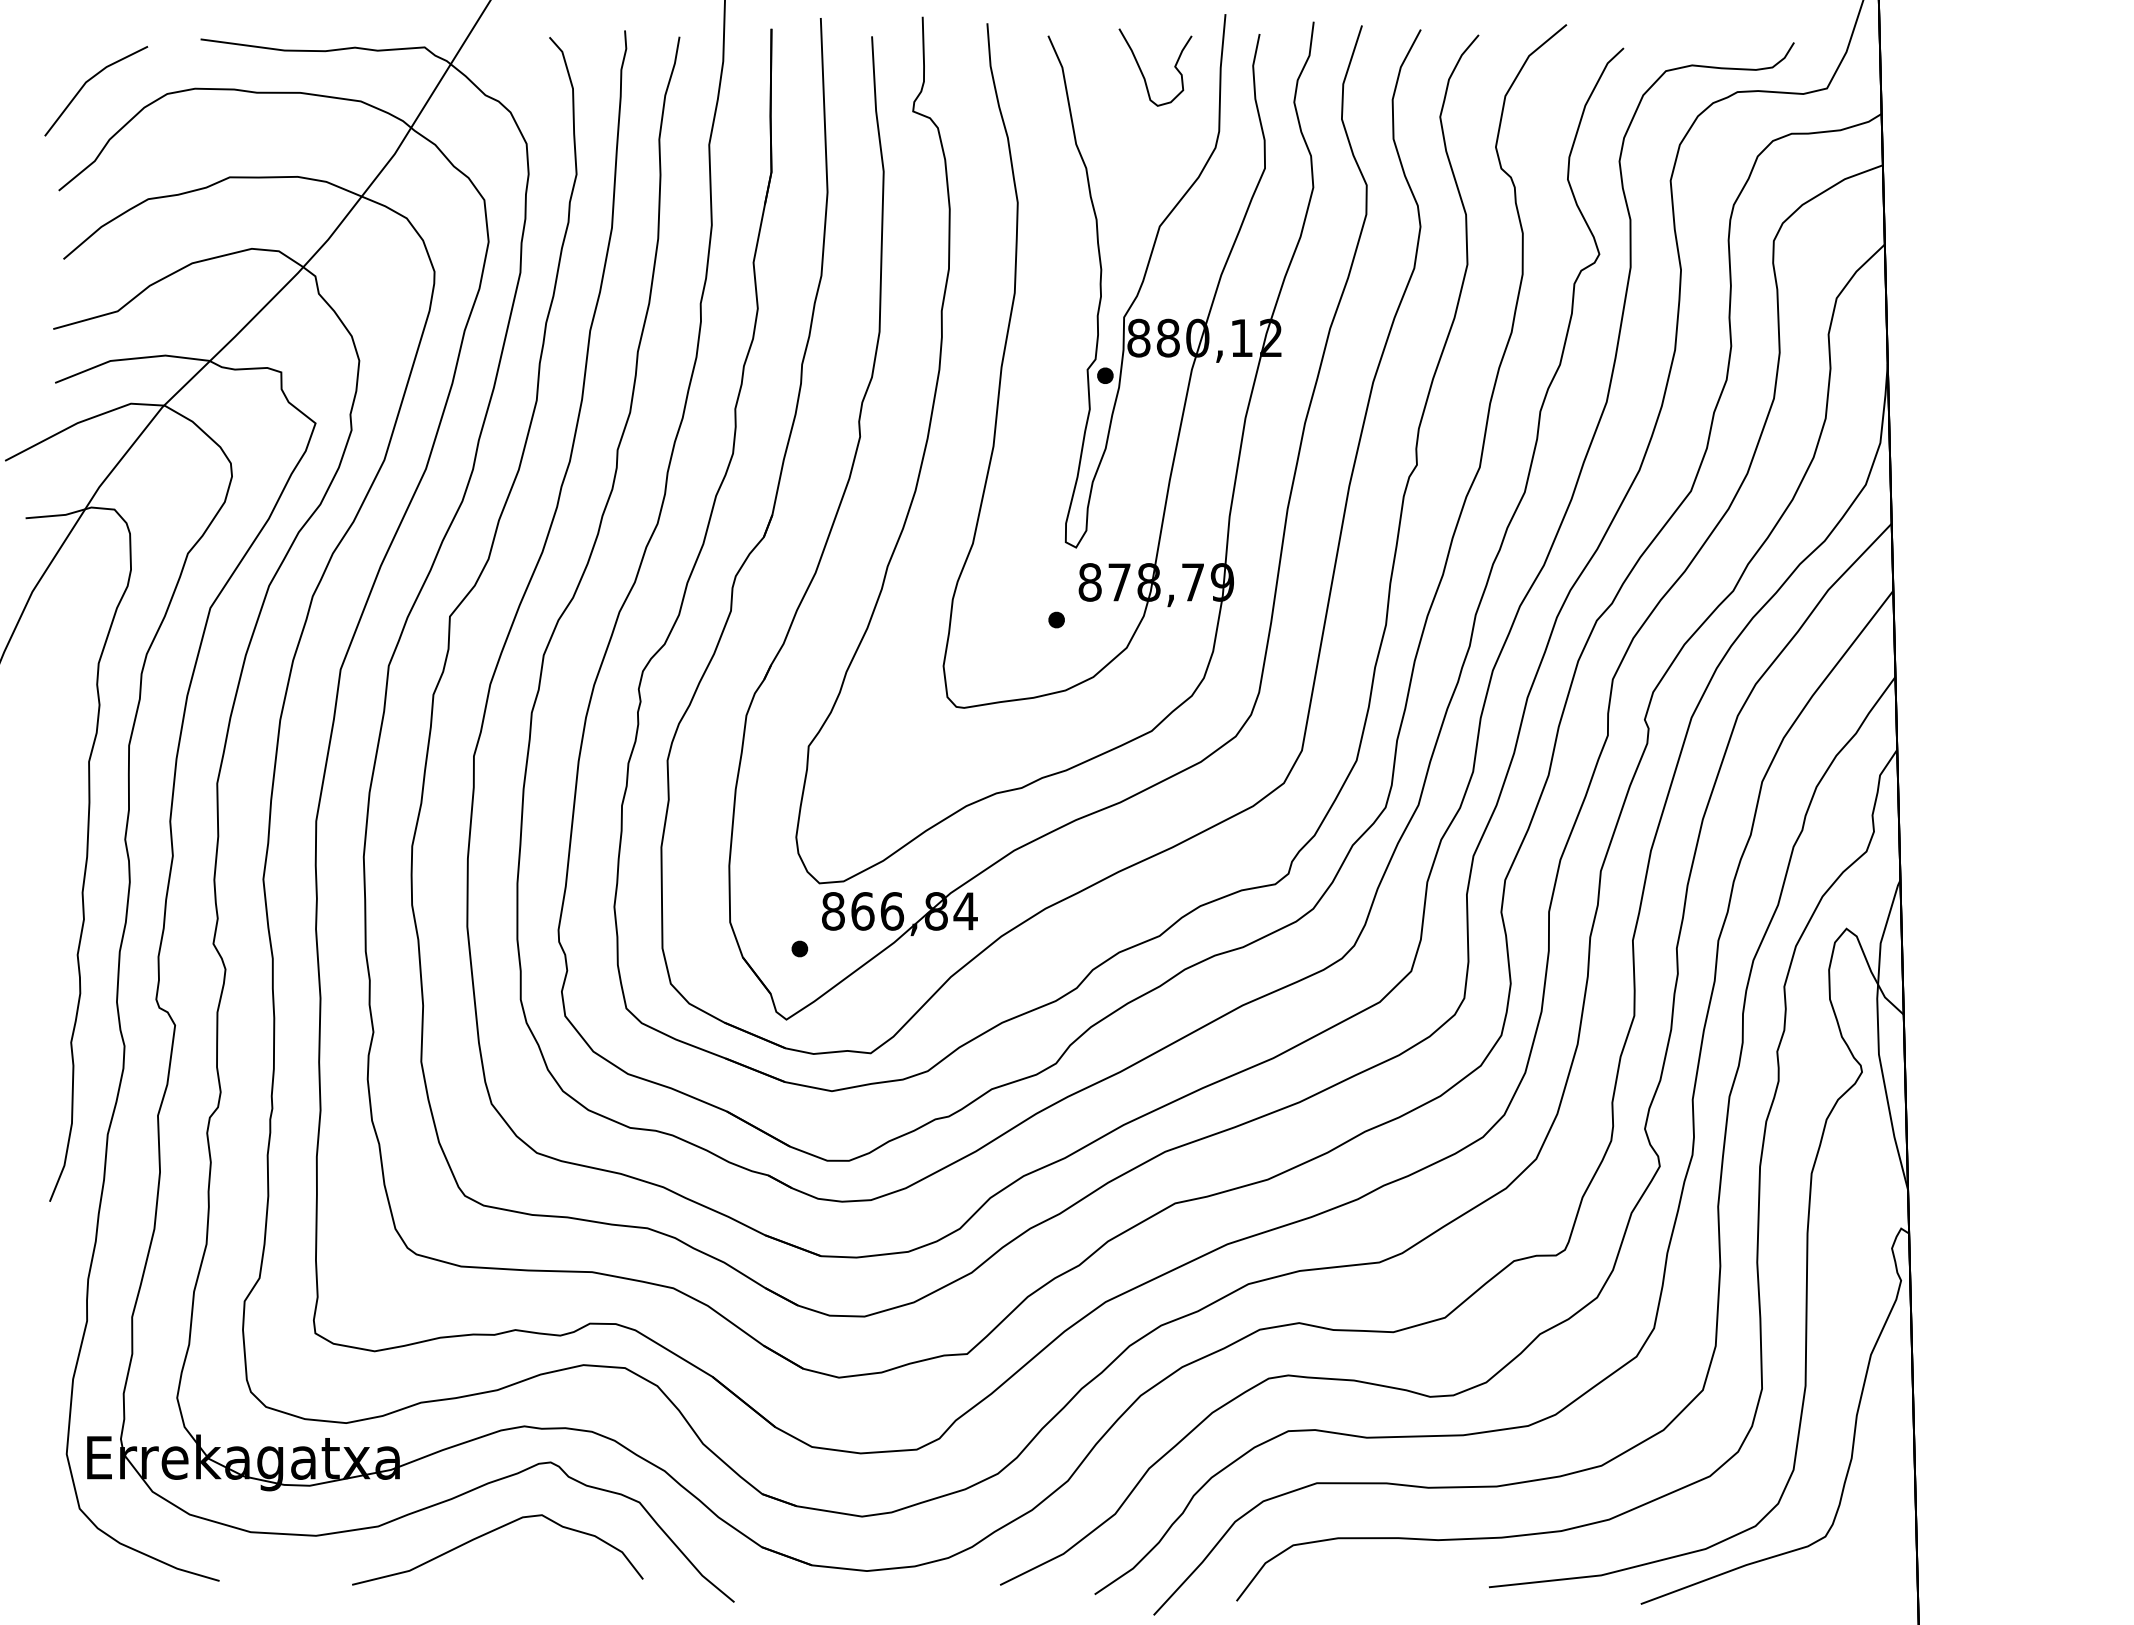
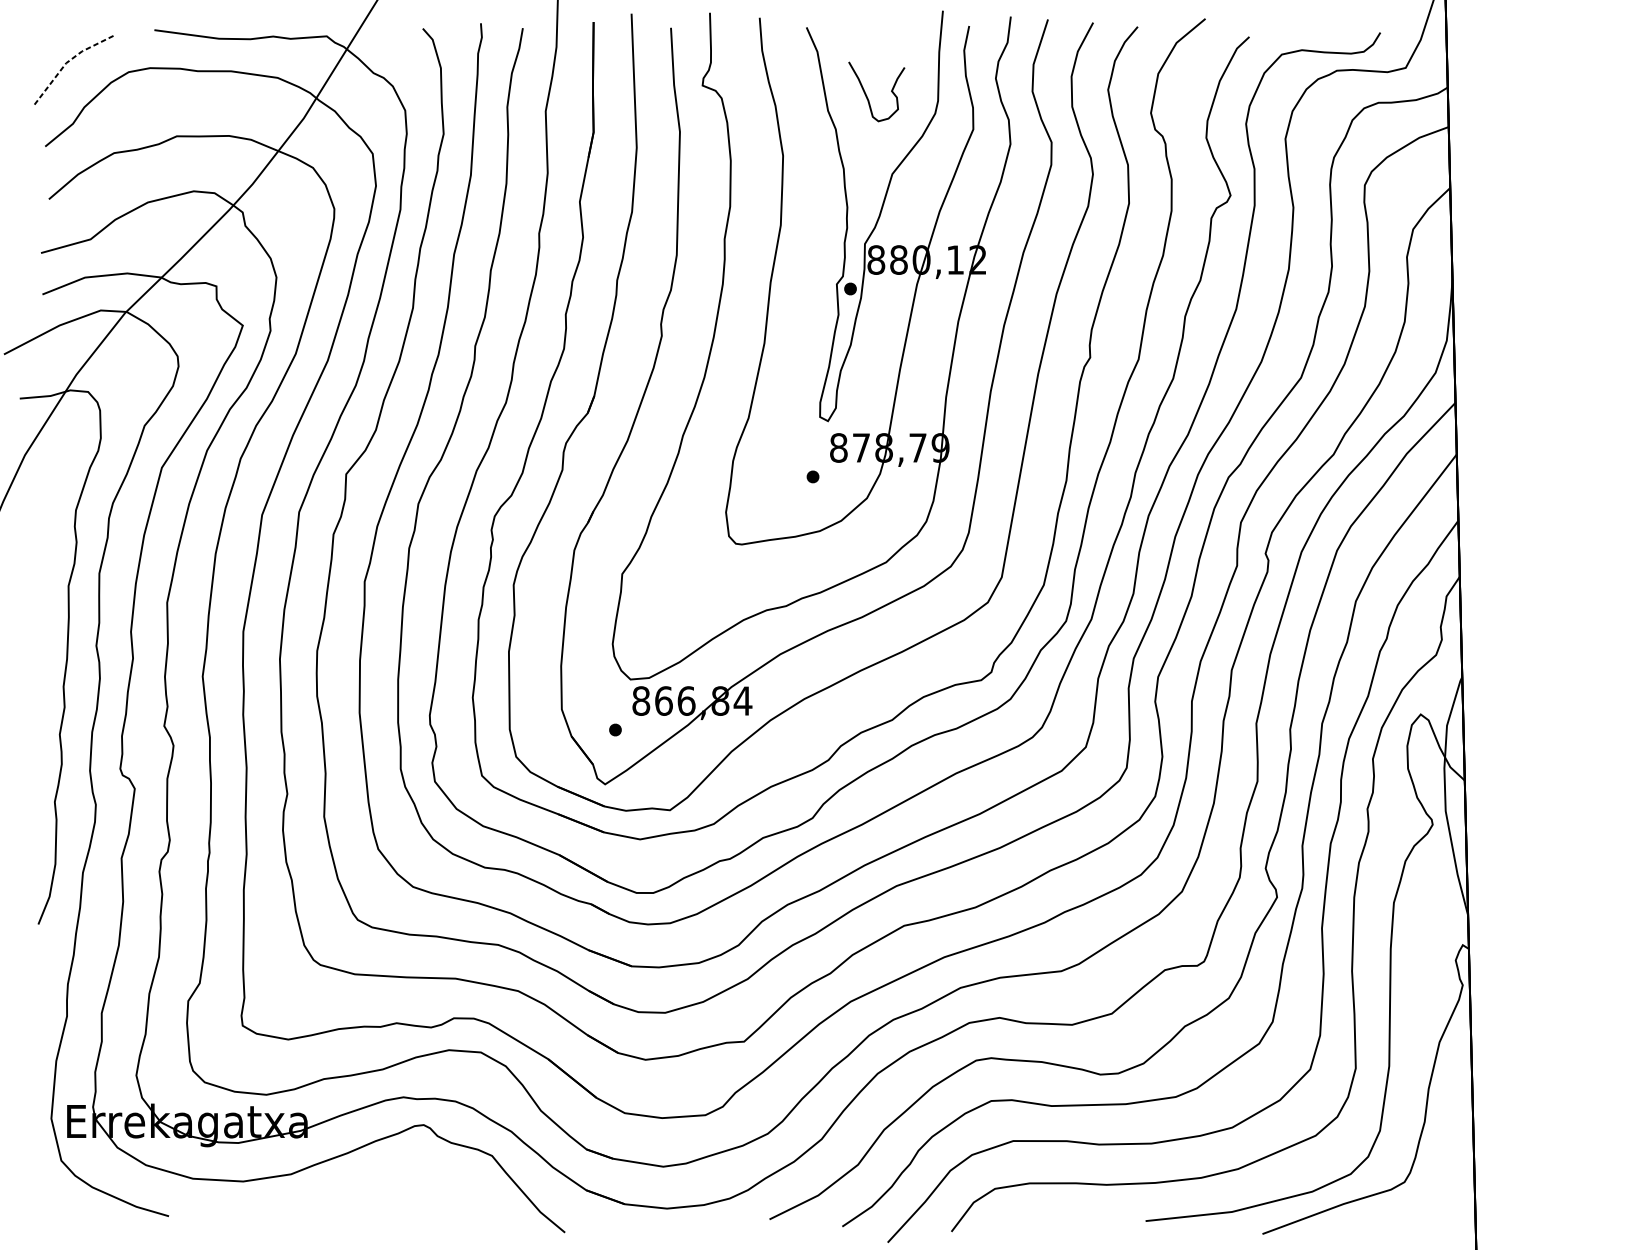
curve: (1143, 73) -> (867, 96), moved
line: (88, 80) -> (68, 61), solid -> dashed
curve: (489, 1533) -> (376, 1179), removed

